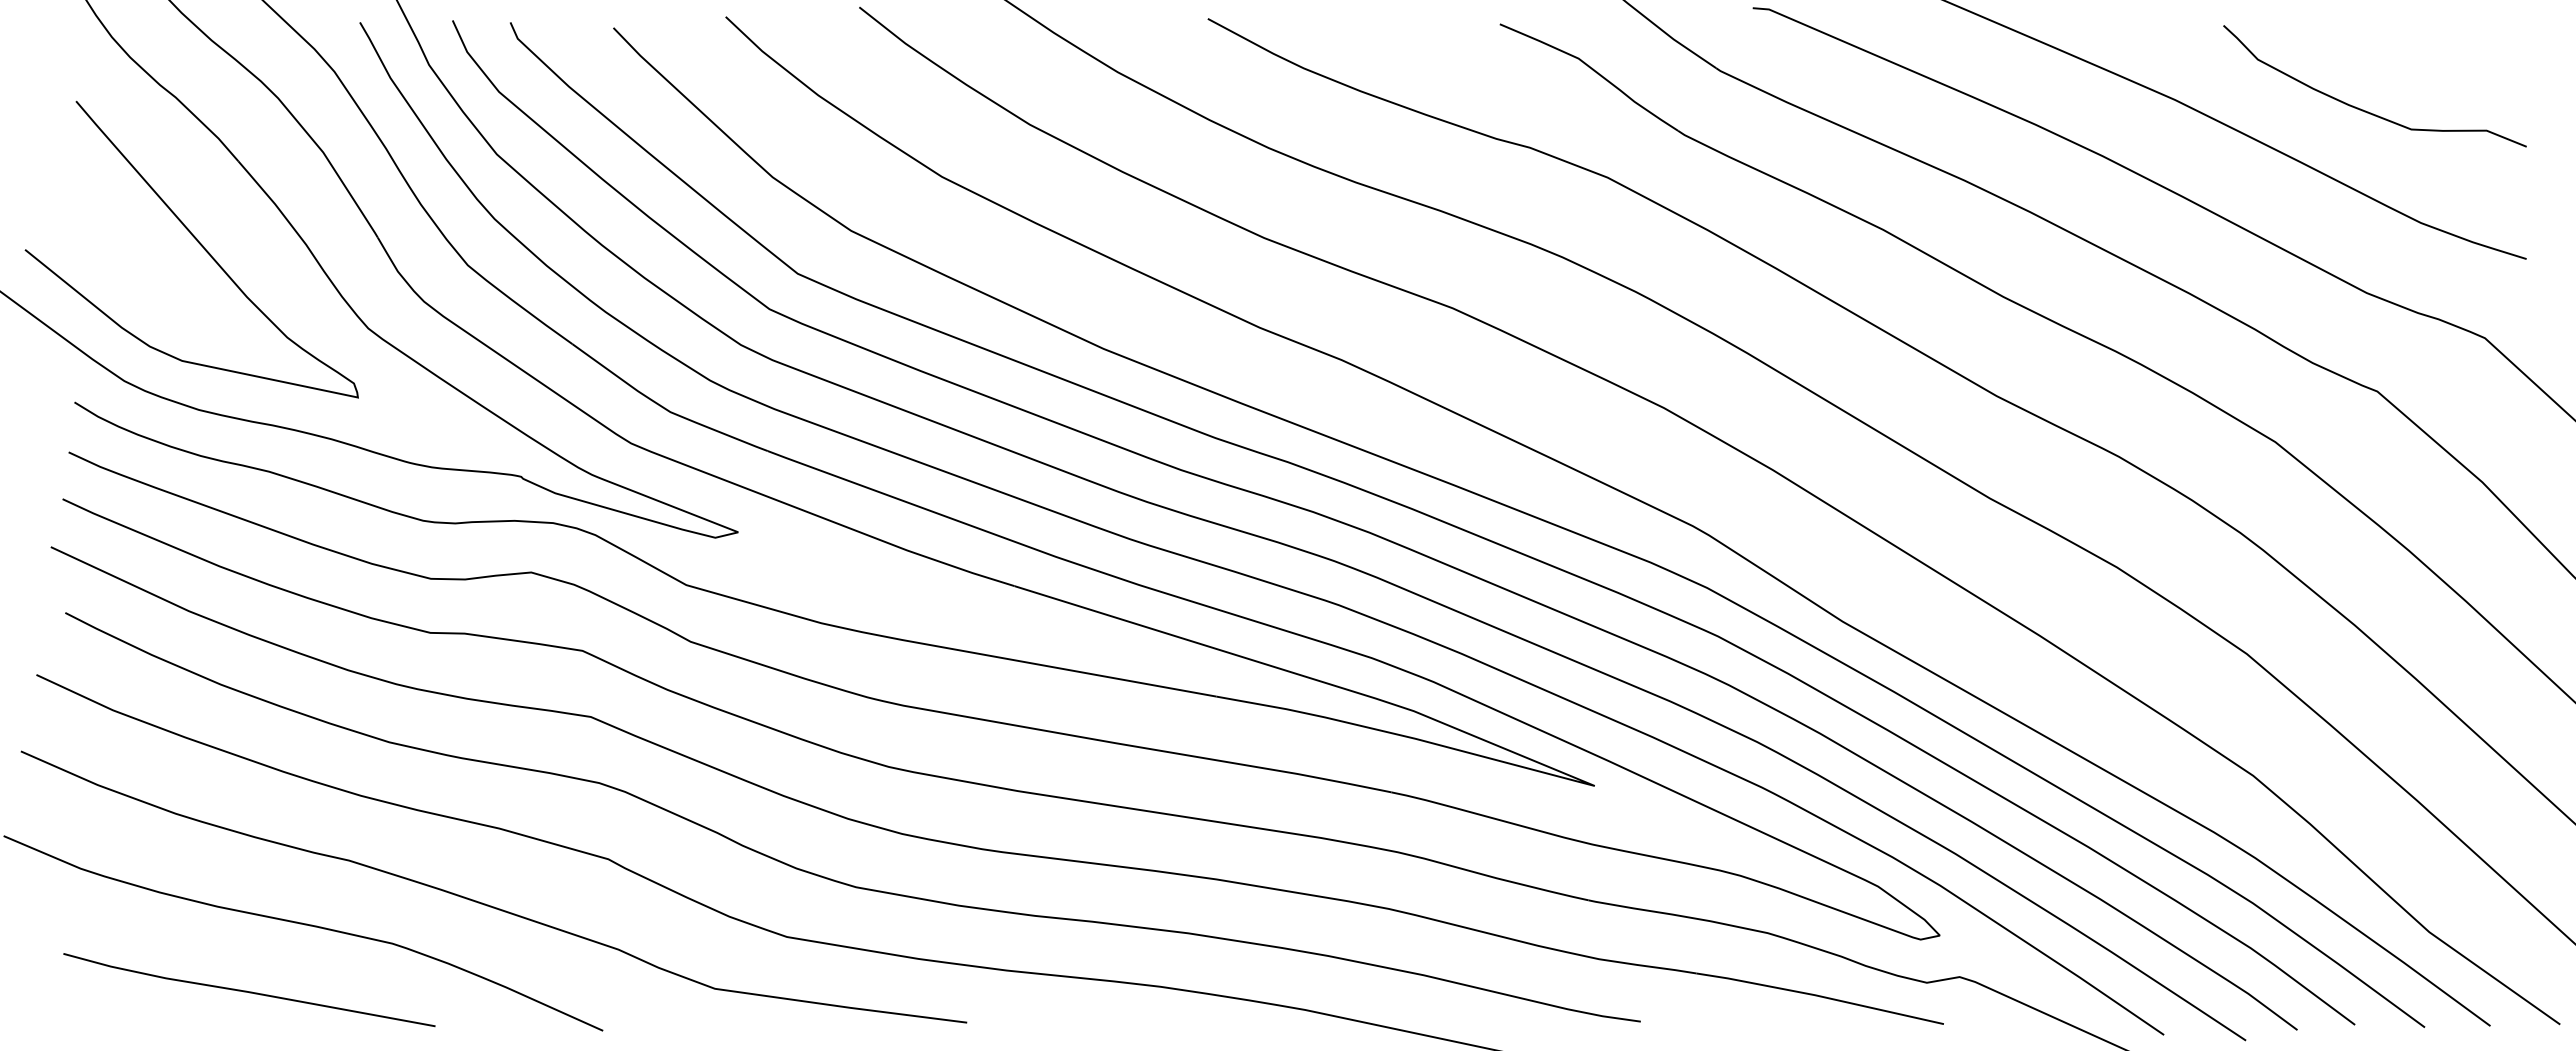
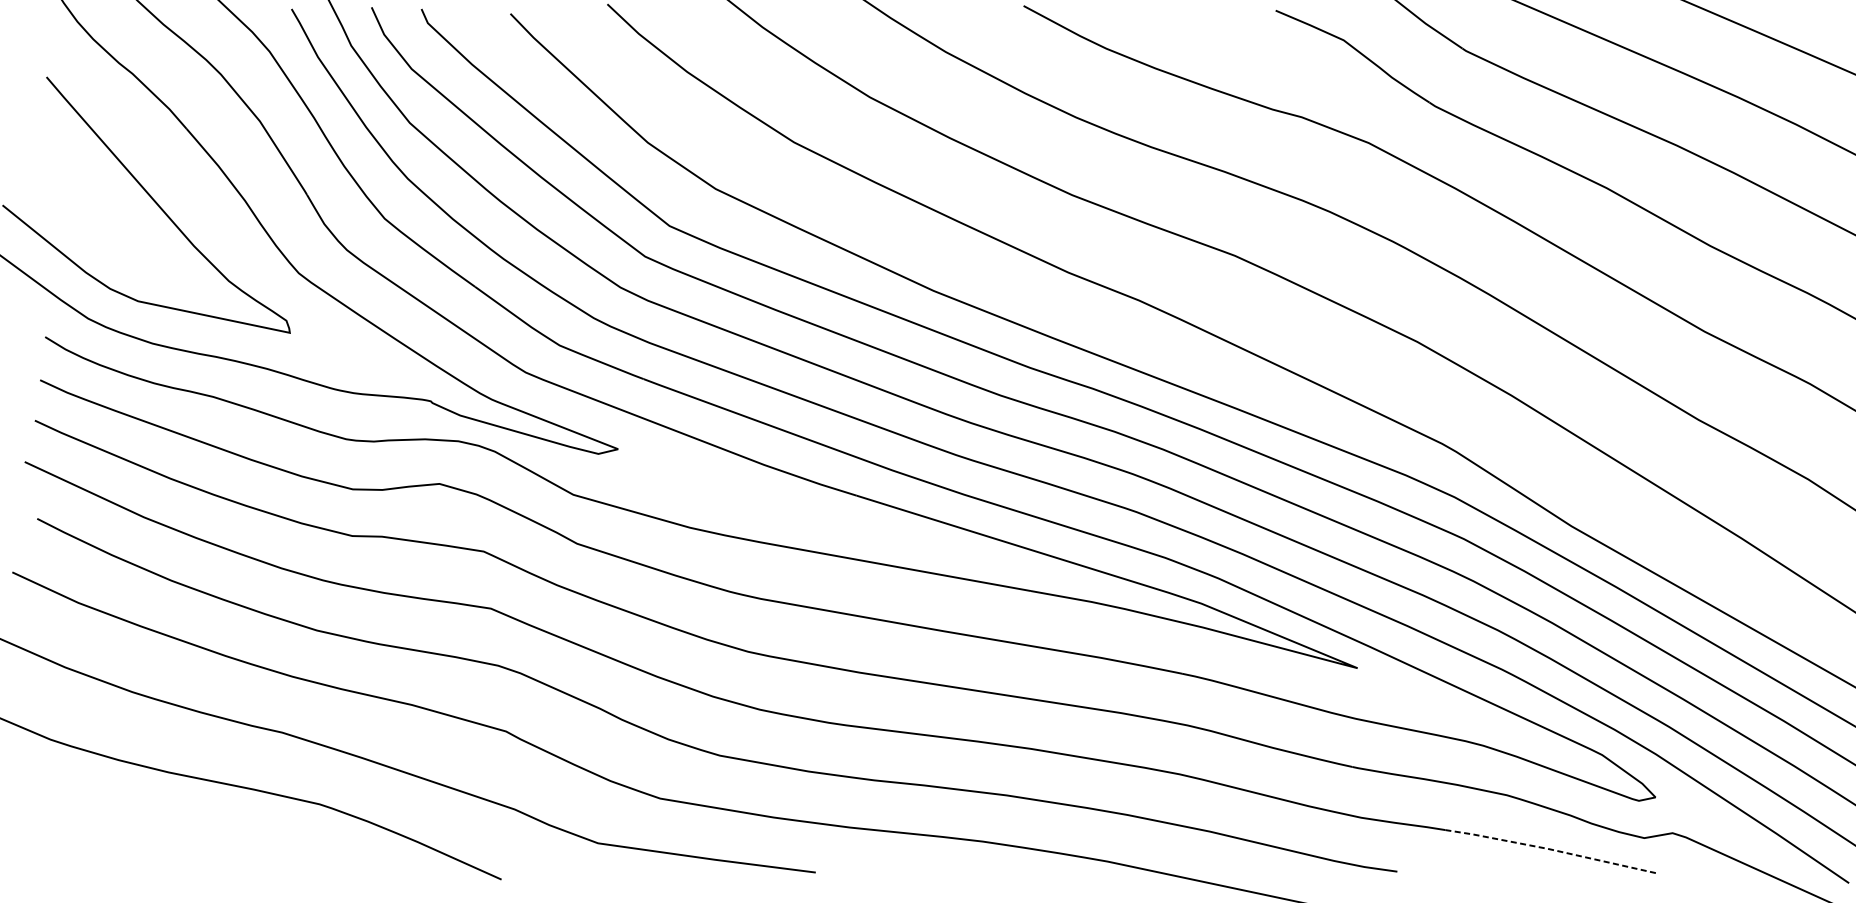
line: (249, 991) -> (196, 845), removed
line: (1820, 996) -> (1552, 849), solid -> dashed

